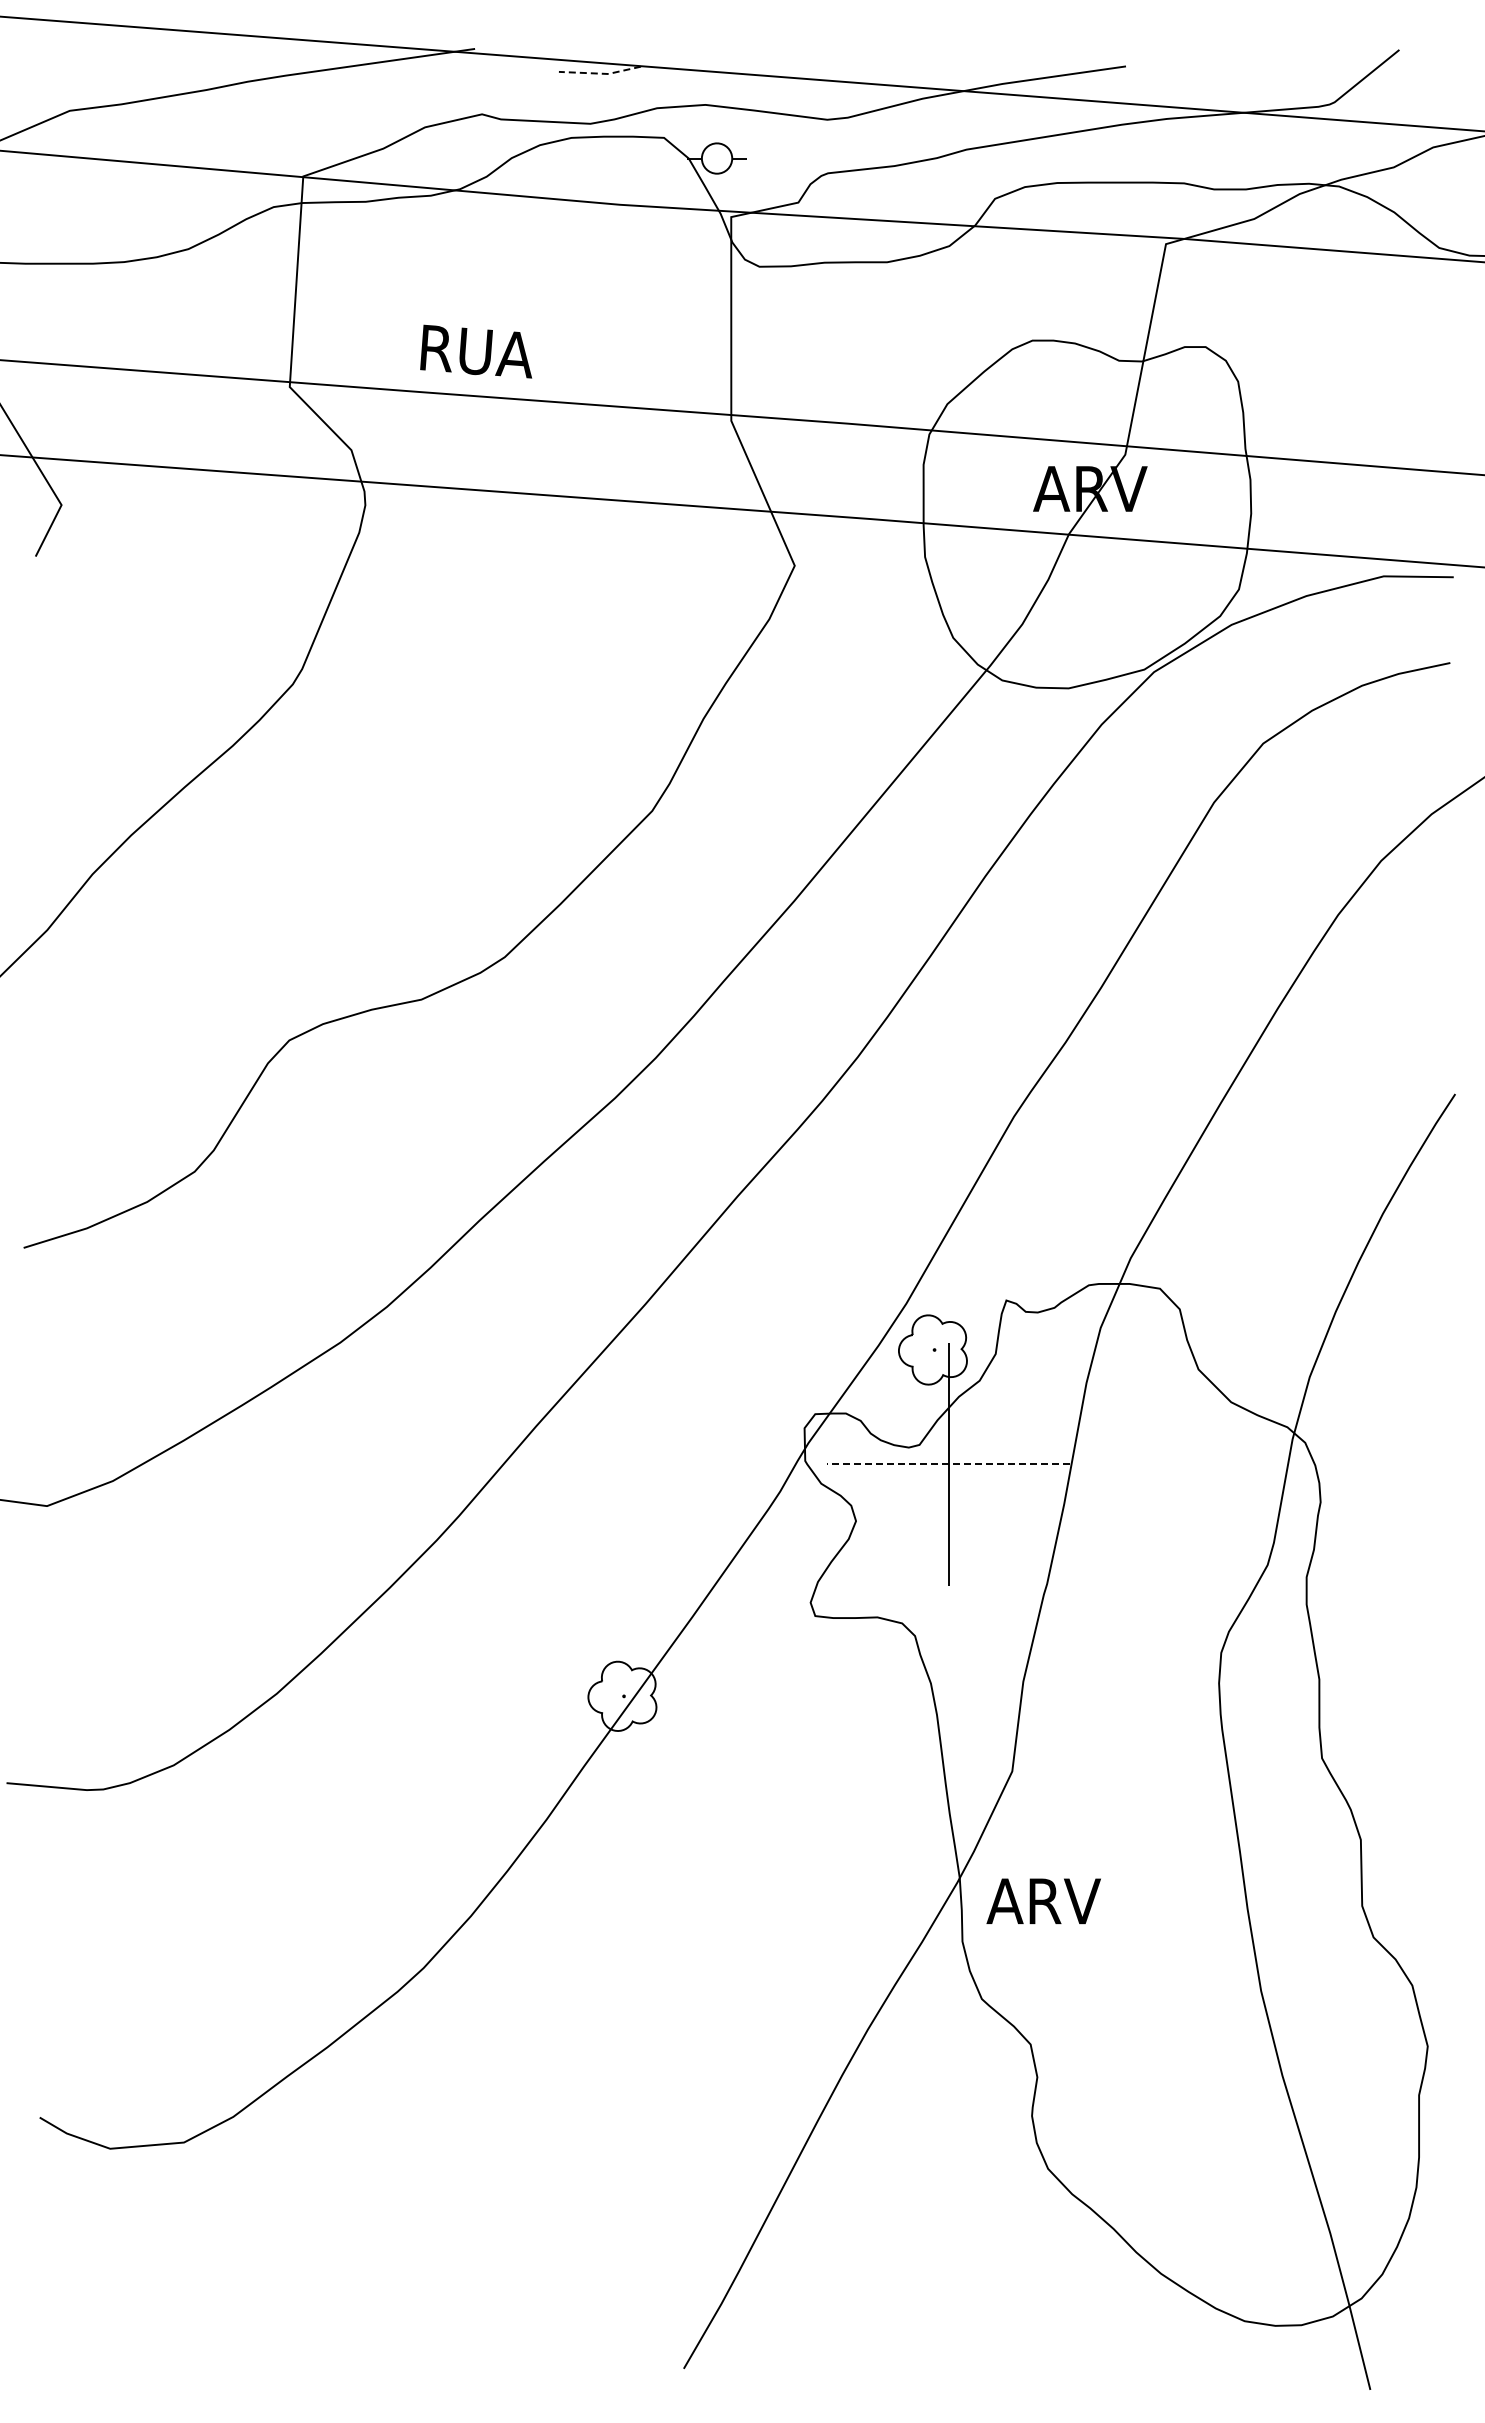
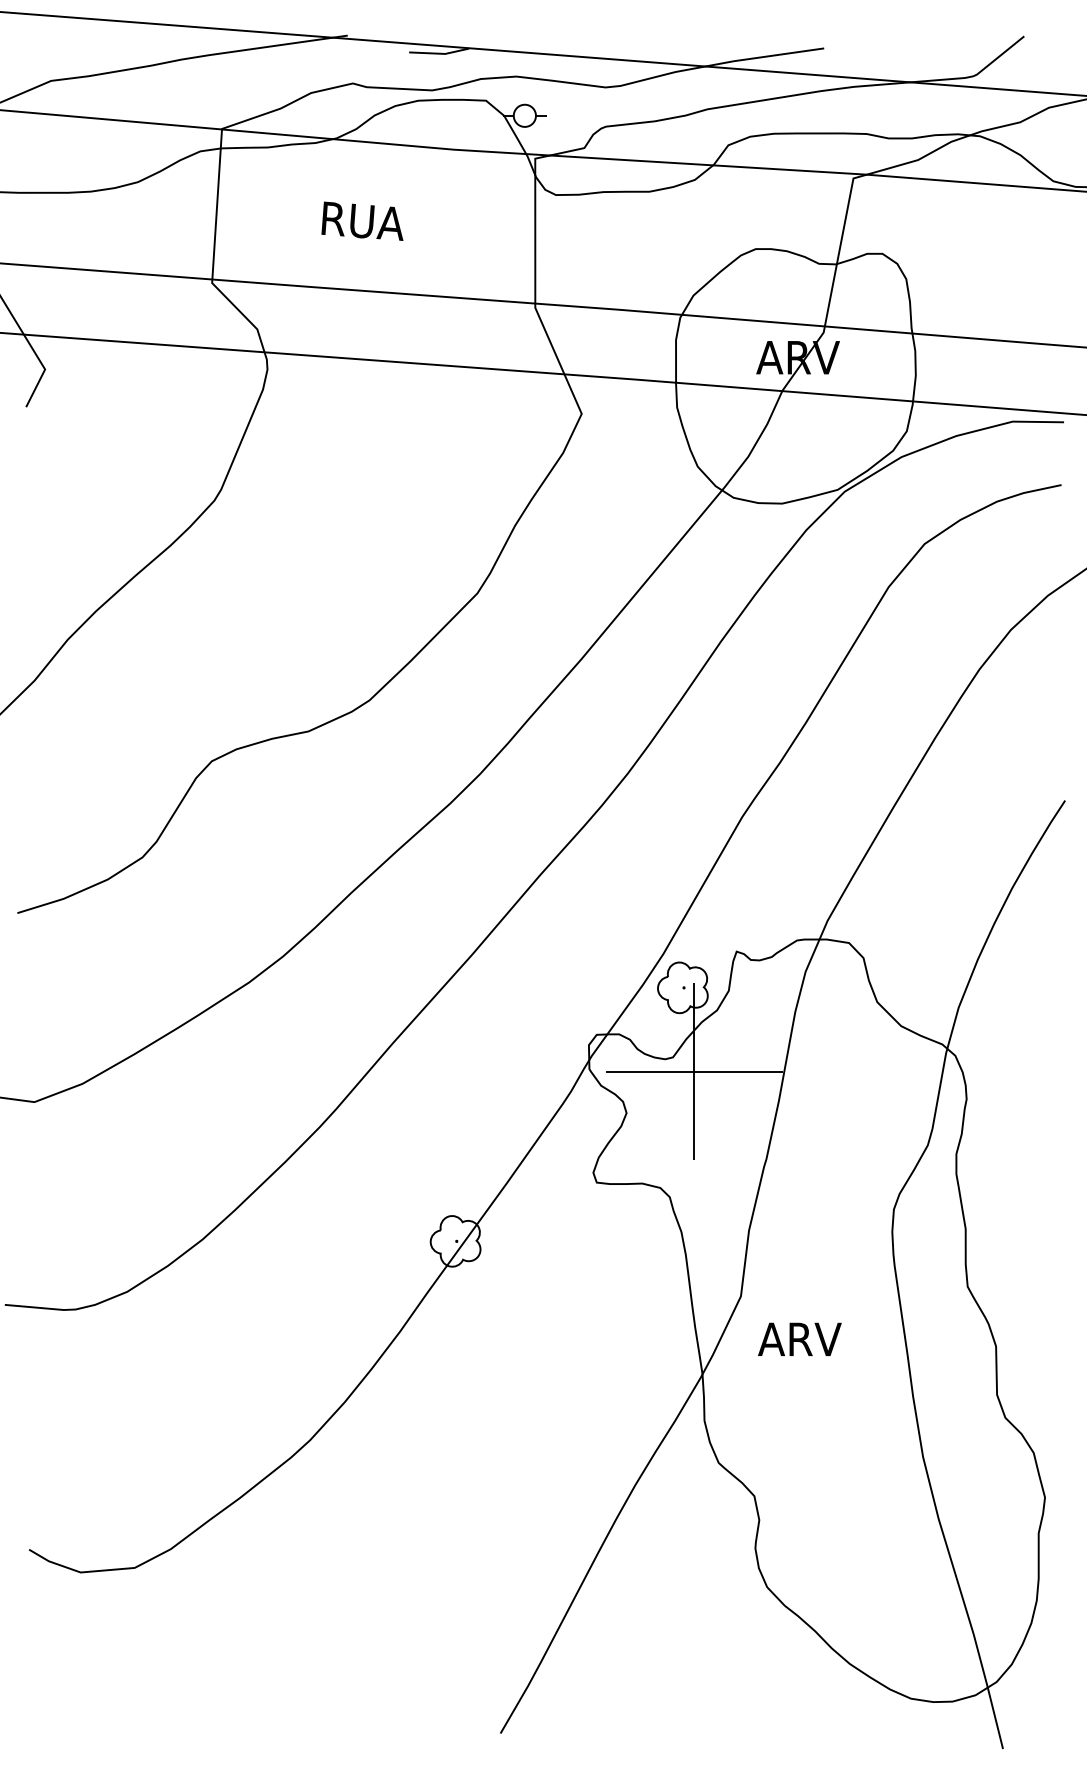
line: (600, 73) -> (439, 53), dashed -> solid
text: (476, 351) -> (362, 221), moved
line: (948, 1464) -> (694, 1071), dashed -> solid
text: (1043, 1901) -> (799, 1339), moved

